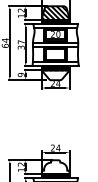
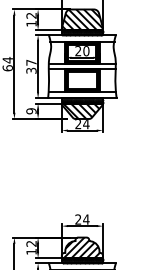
hatch: (55, 74) -> (82, 110), added
hatch: (56, 167) -> (83, 248), added

